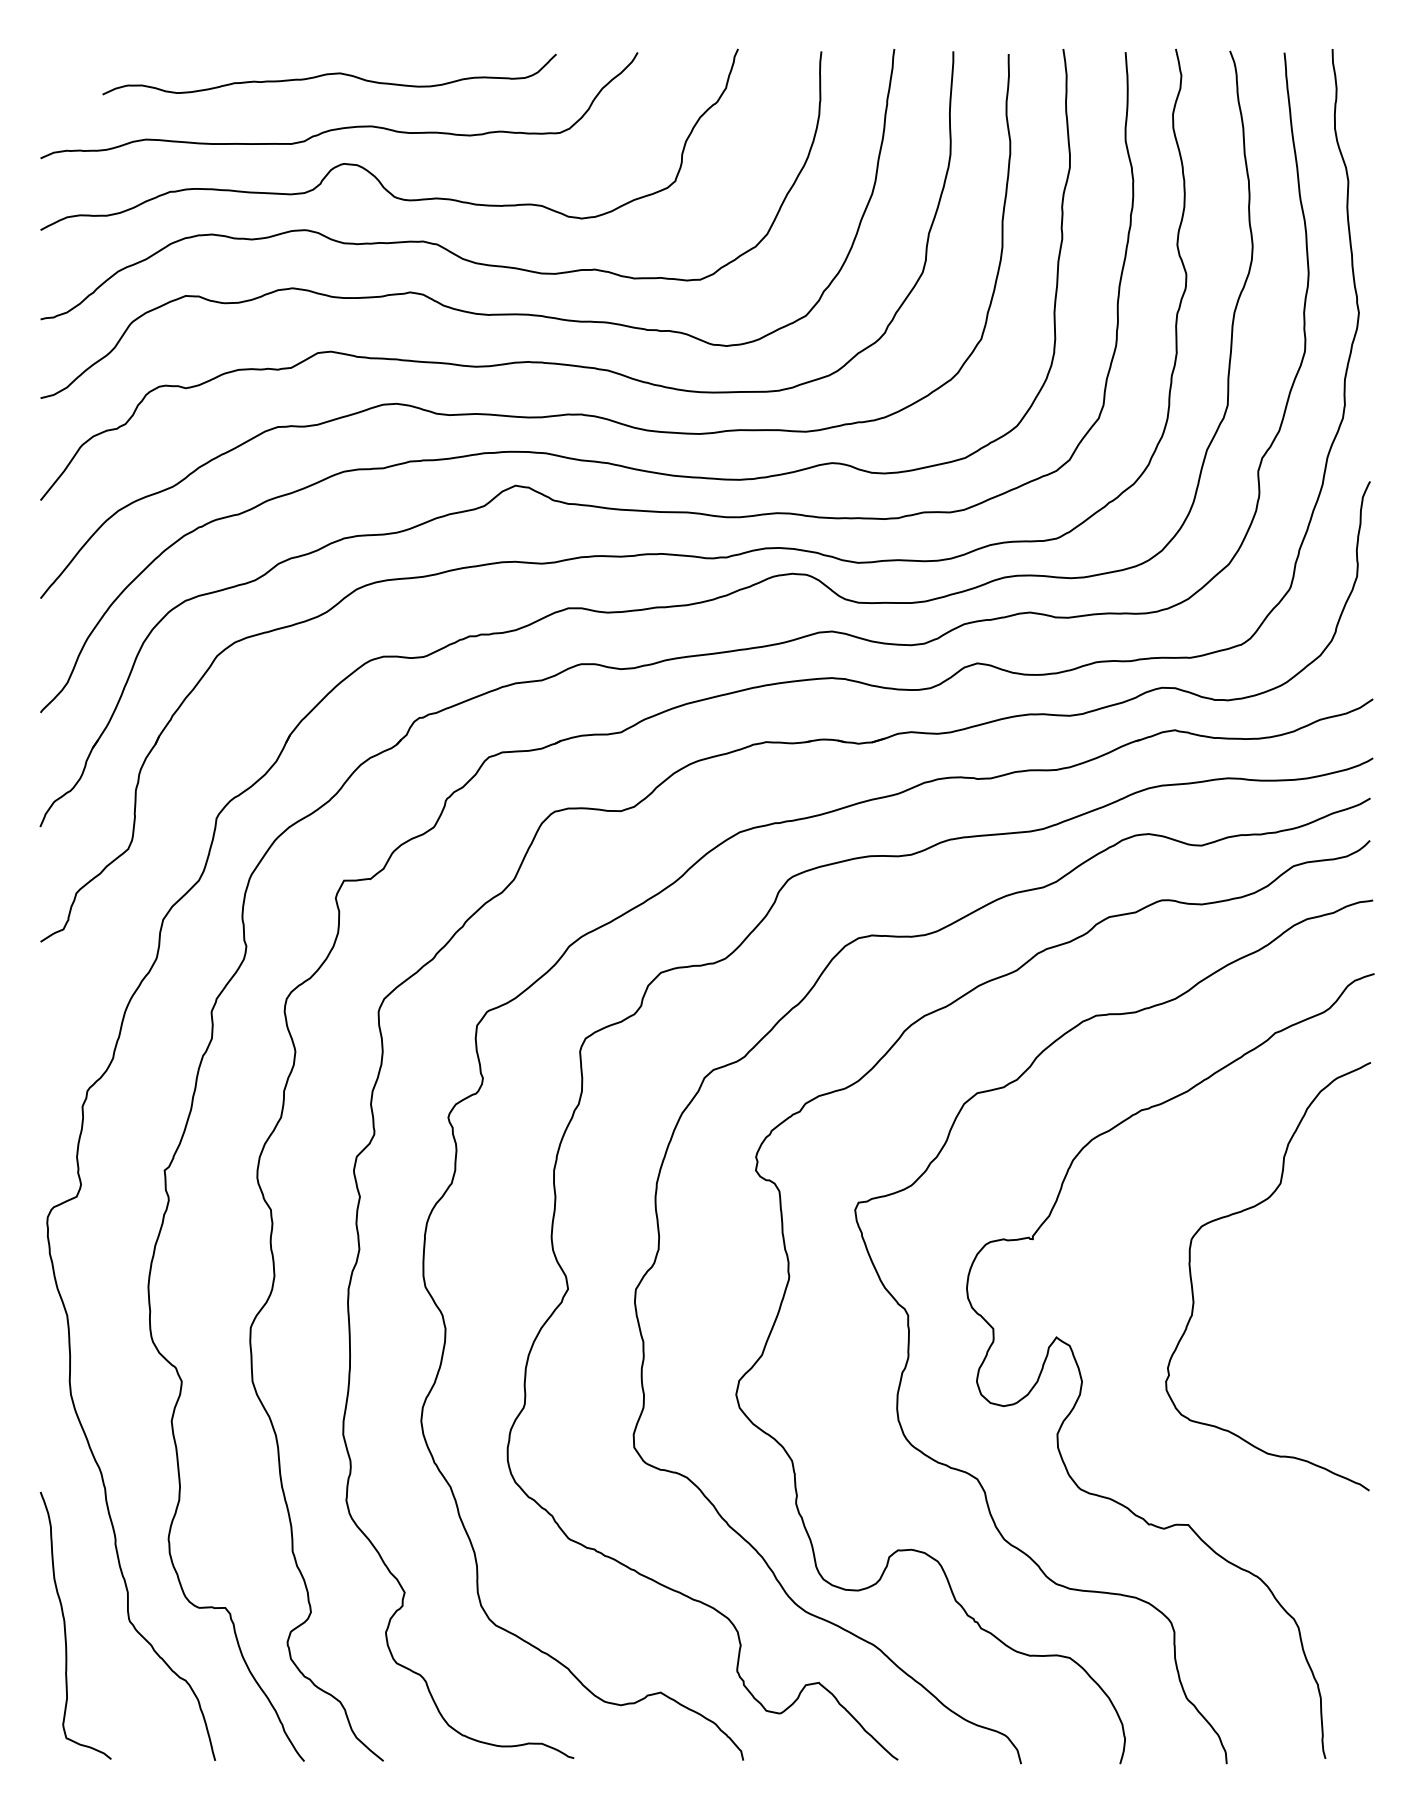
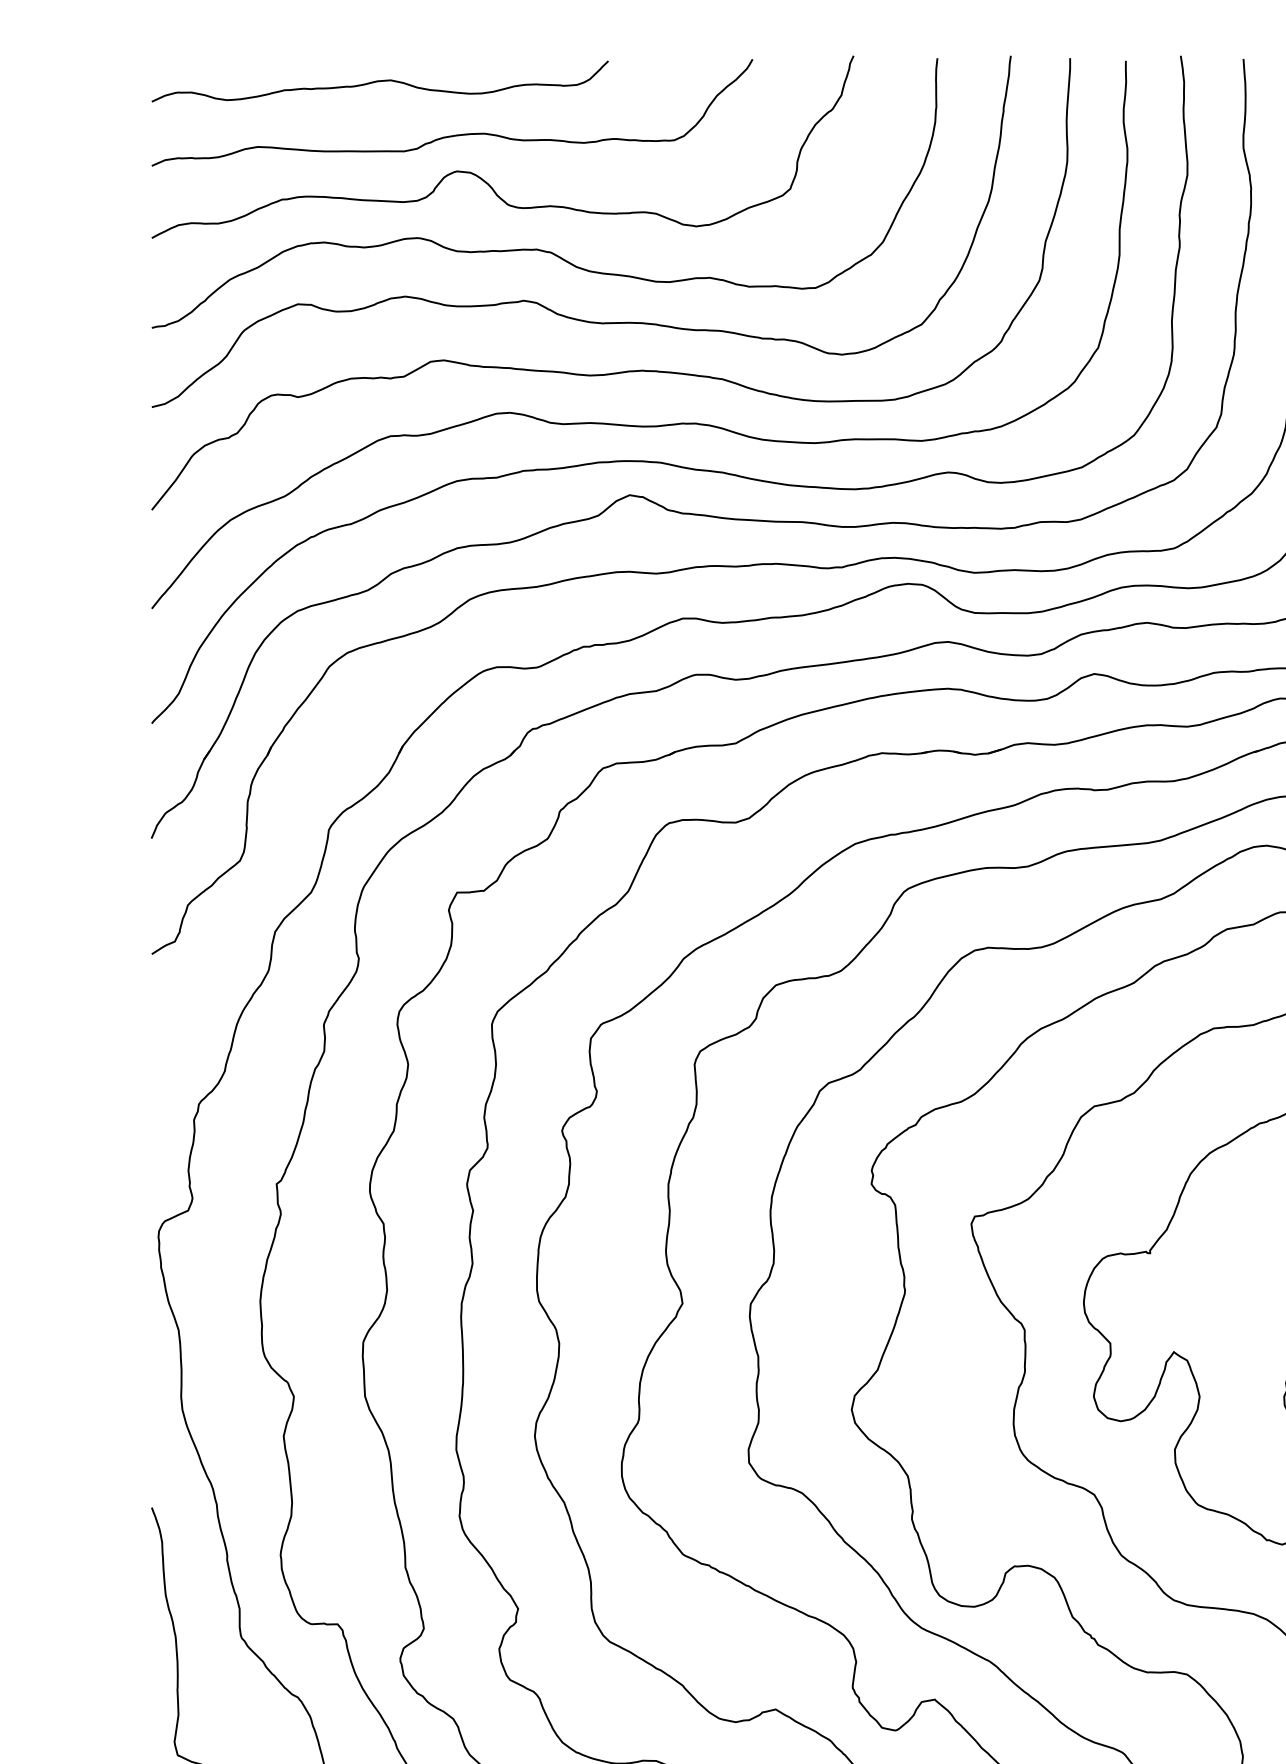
curve: (329, 74) -> (380, 81), moved

